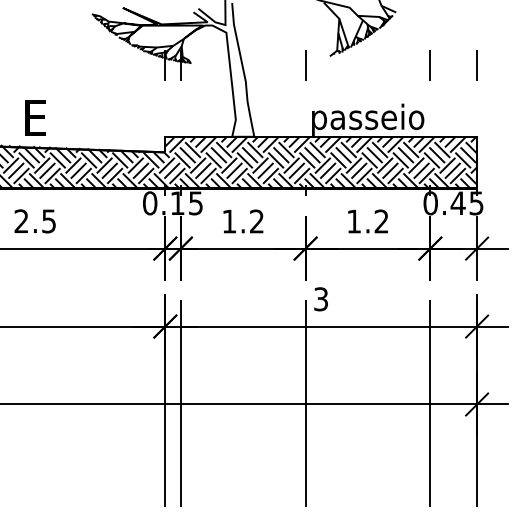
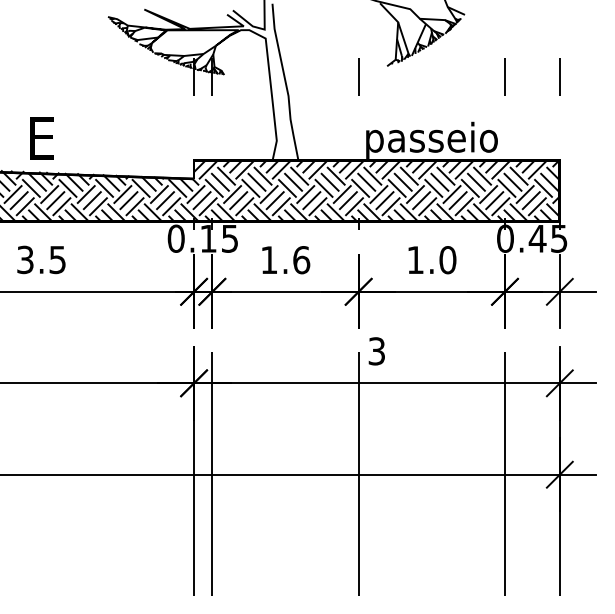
text: (21, 221) -> (25, 260), 2.5 -> 3.5
text: (256, 221) -> (301, 260), 1.2 -> 1.6
text: (381, 221) -> (447, 260), 1.2 -> 1.0

